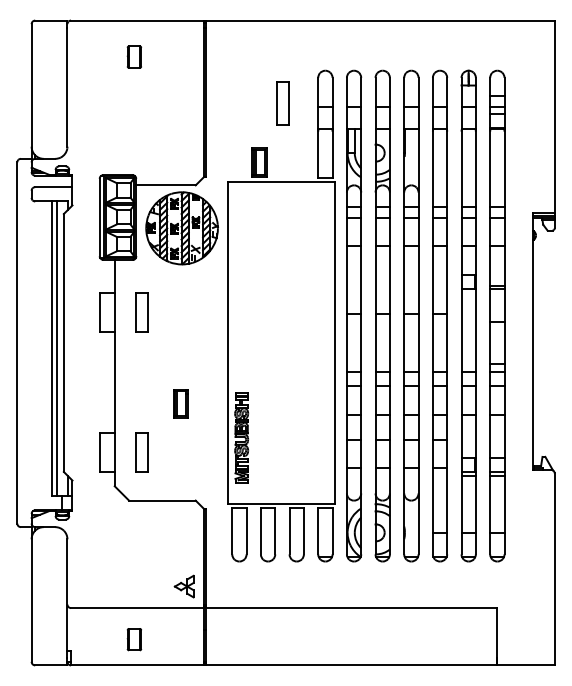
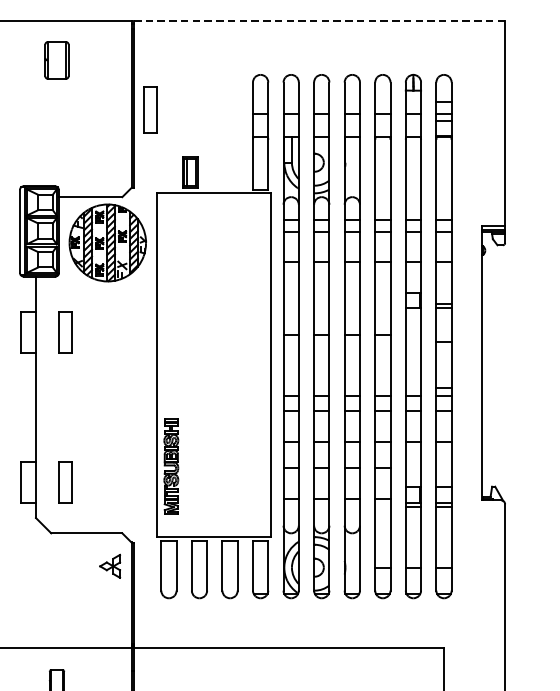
line: (380, 20) -> (319, 21), solid -> dashed
part: (134, 56) -> (57, 59), size x1.6
part: (282, 103) -> (149, 109), moved
part: (180, 403) -> (106, 429), removed
part: (183, 586) -> (109, 566), moved

